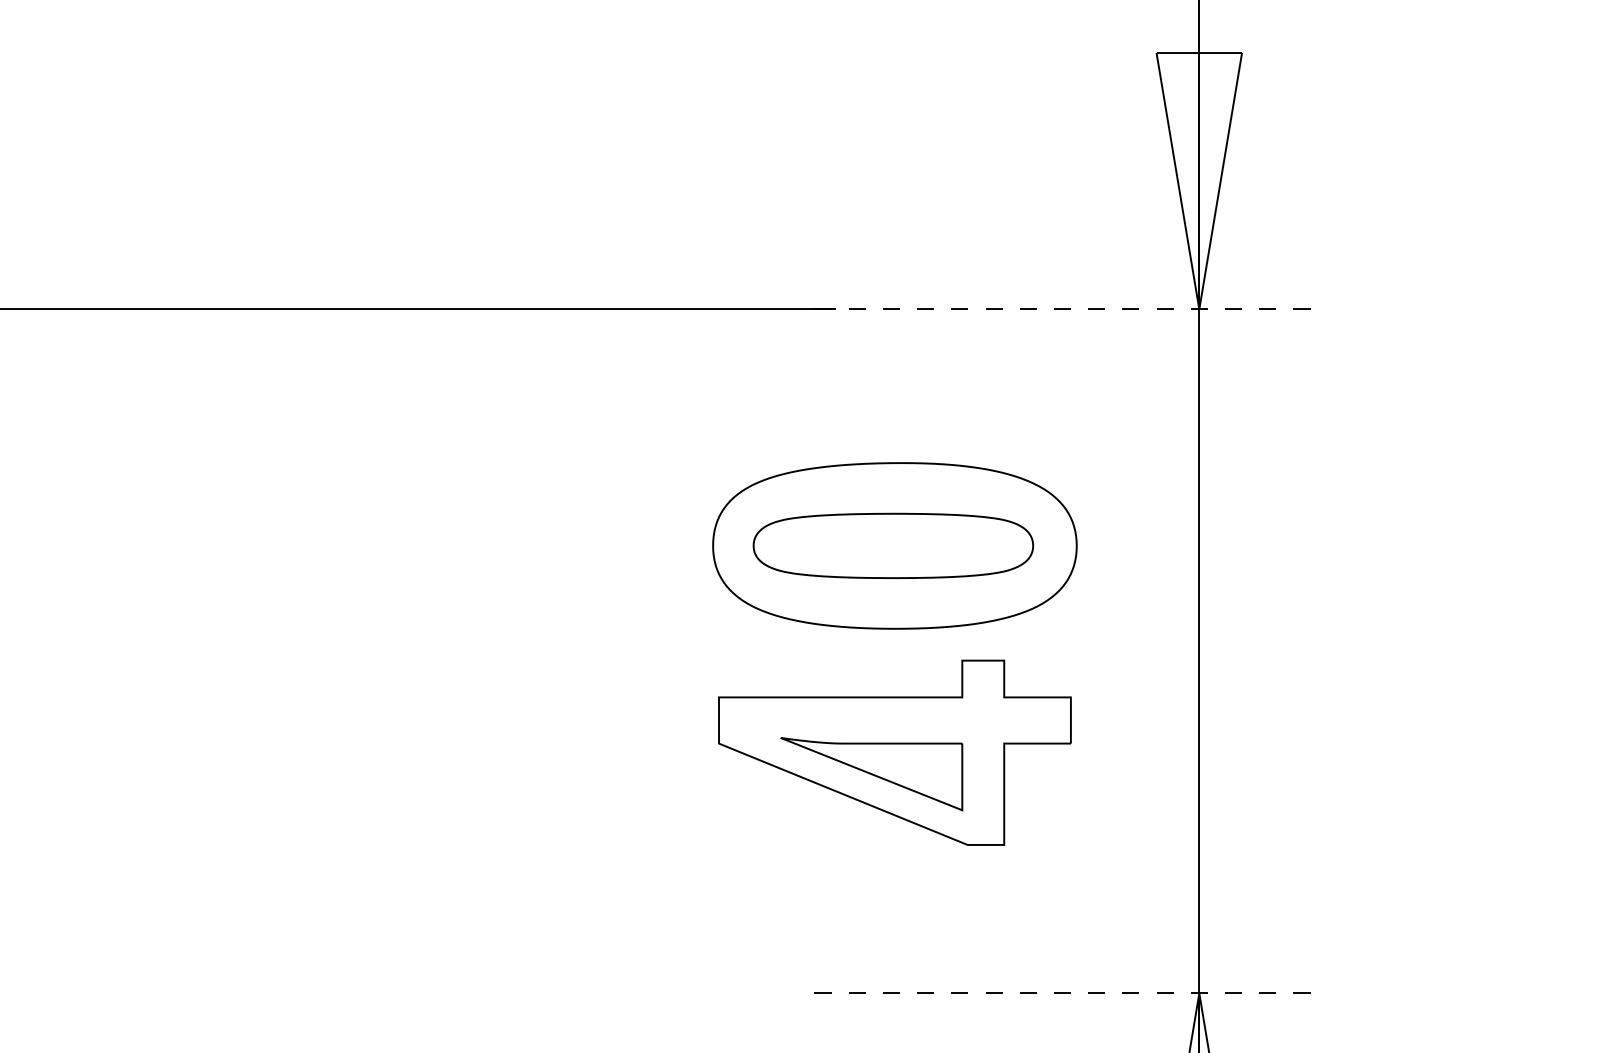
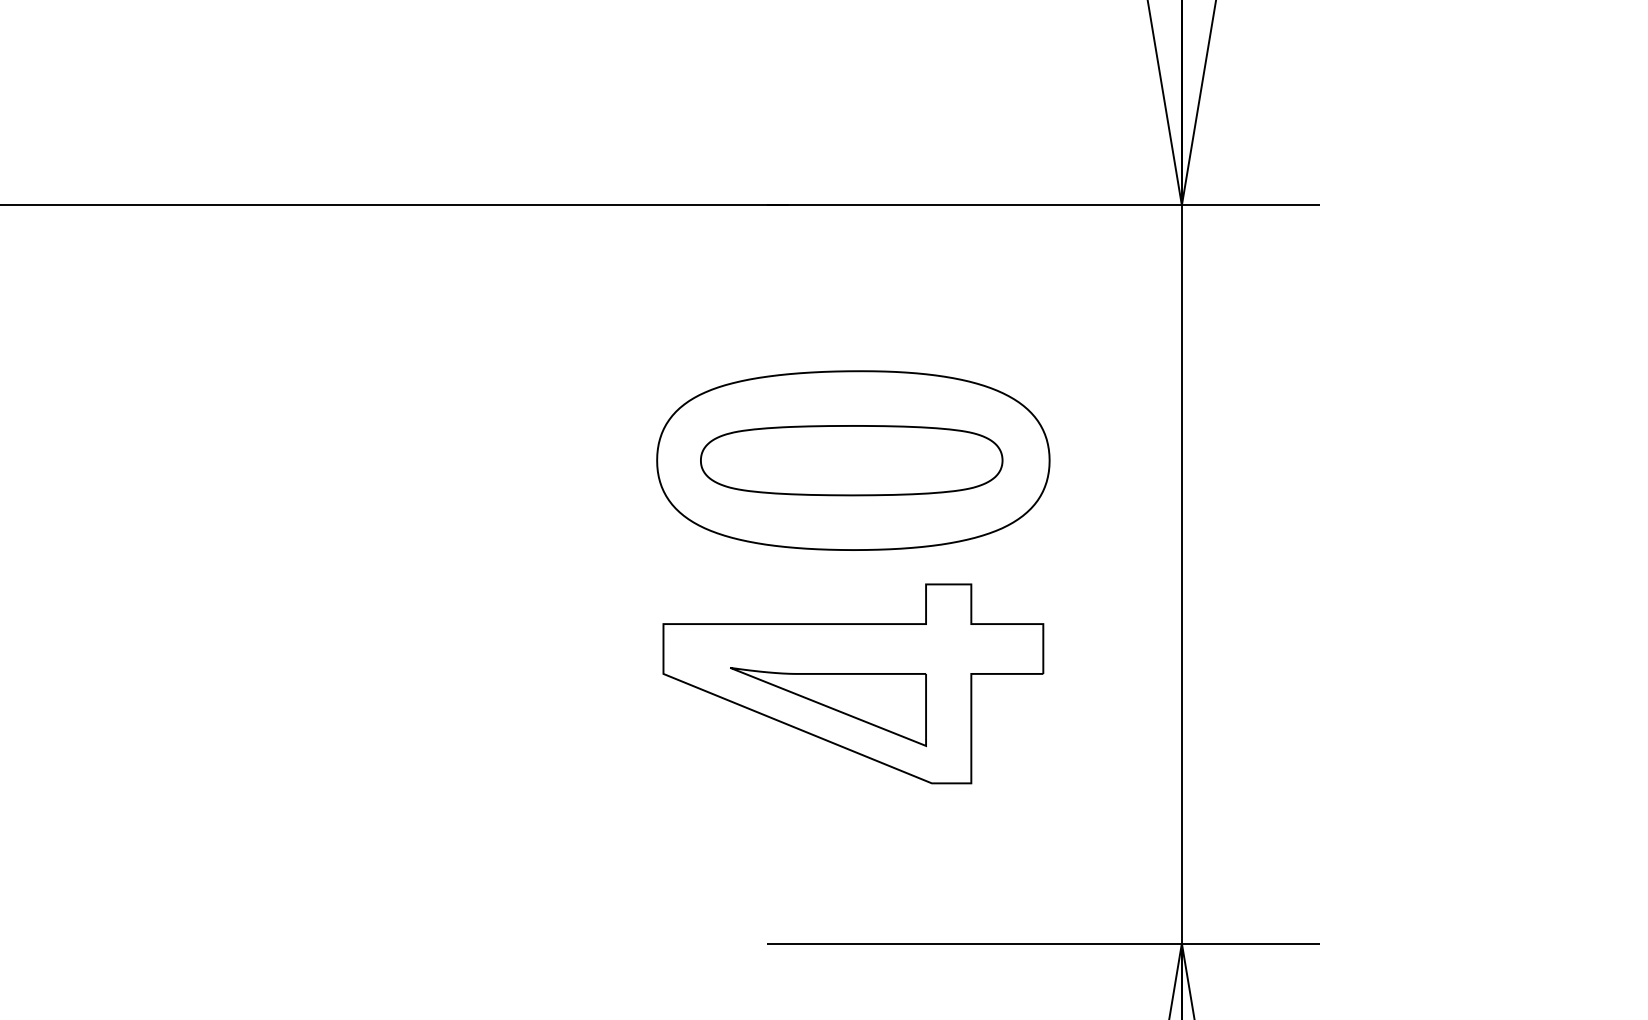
line: (1071, 309) -> (1043, 205), dashed -> solid
line: (1071, 993) -> (1043, 943), dashed -> solid

